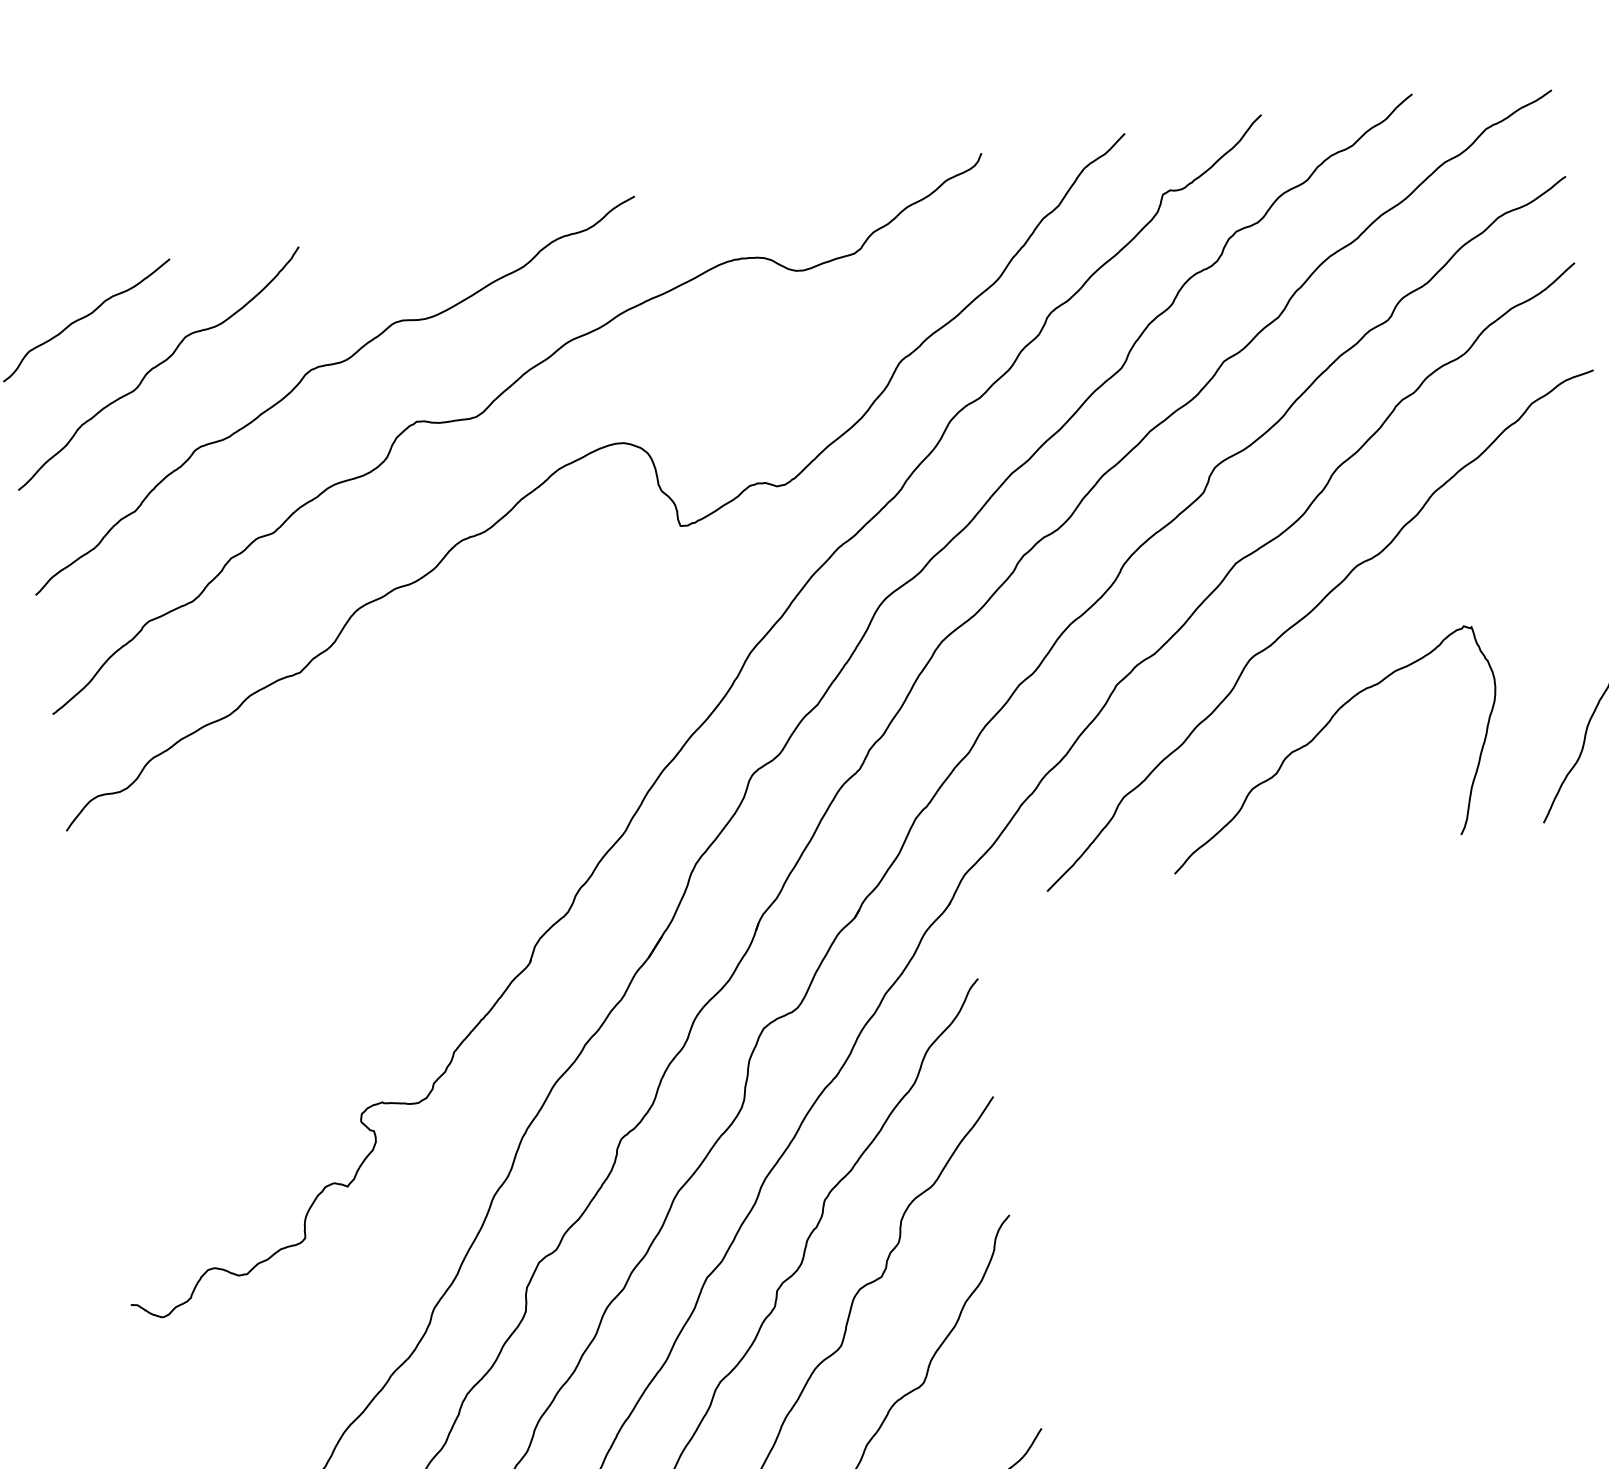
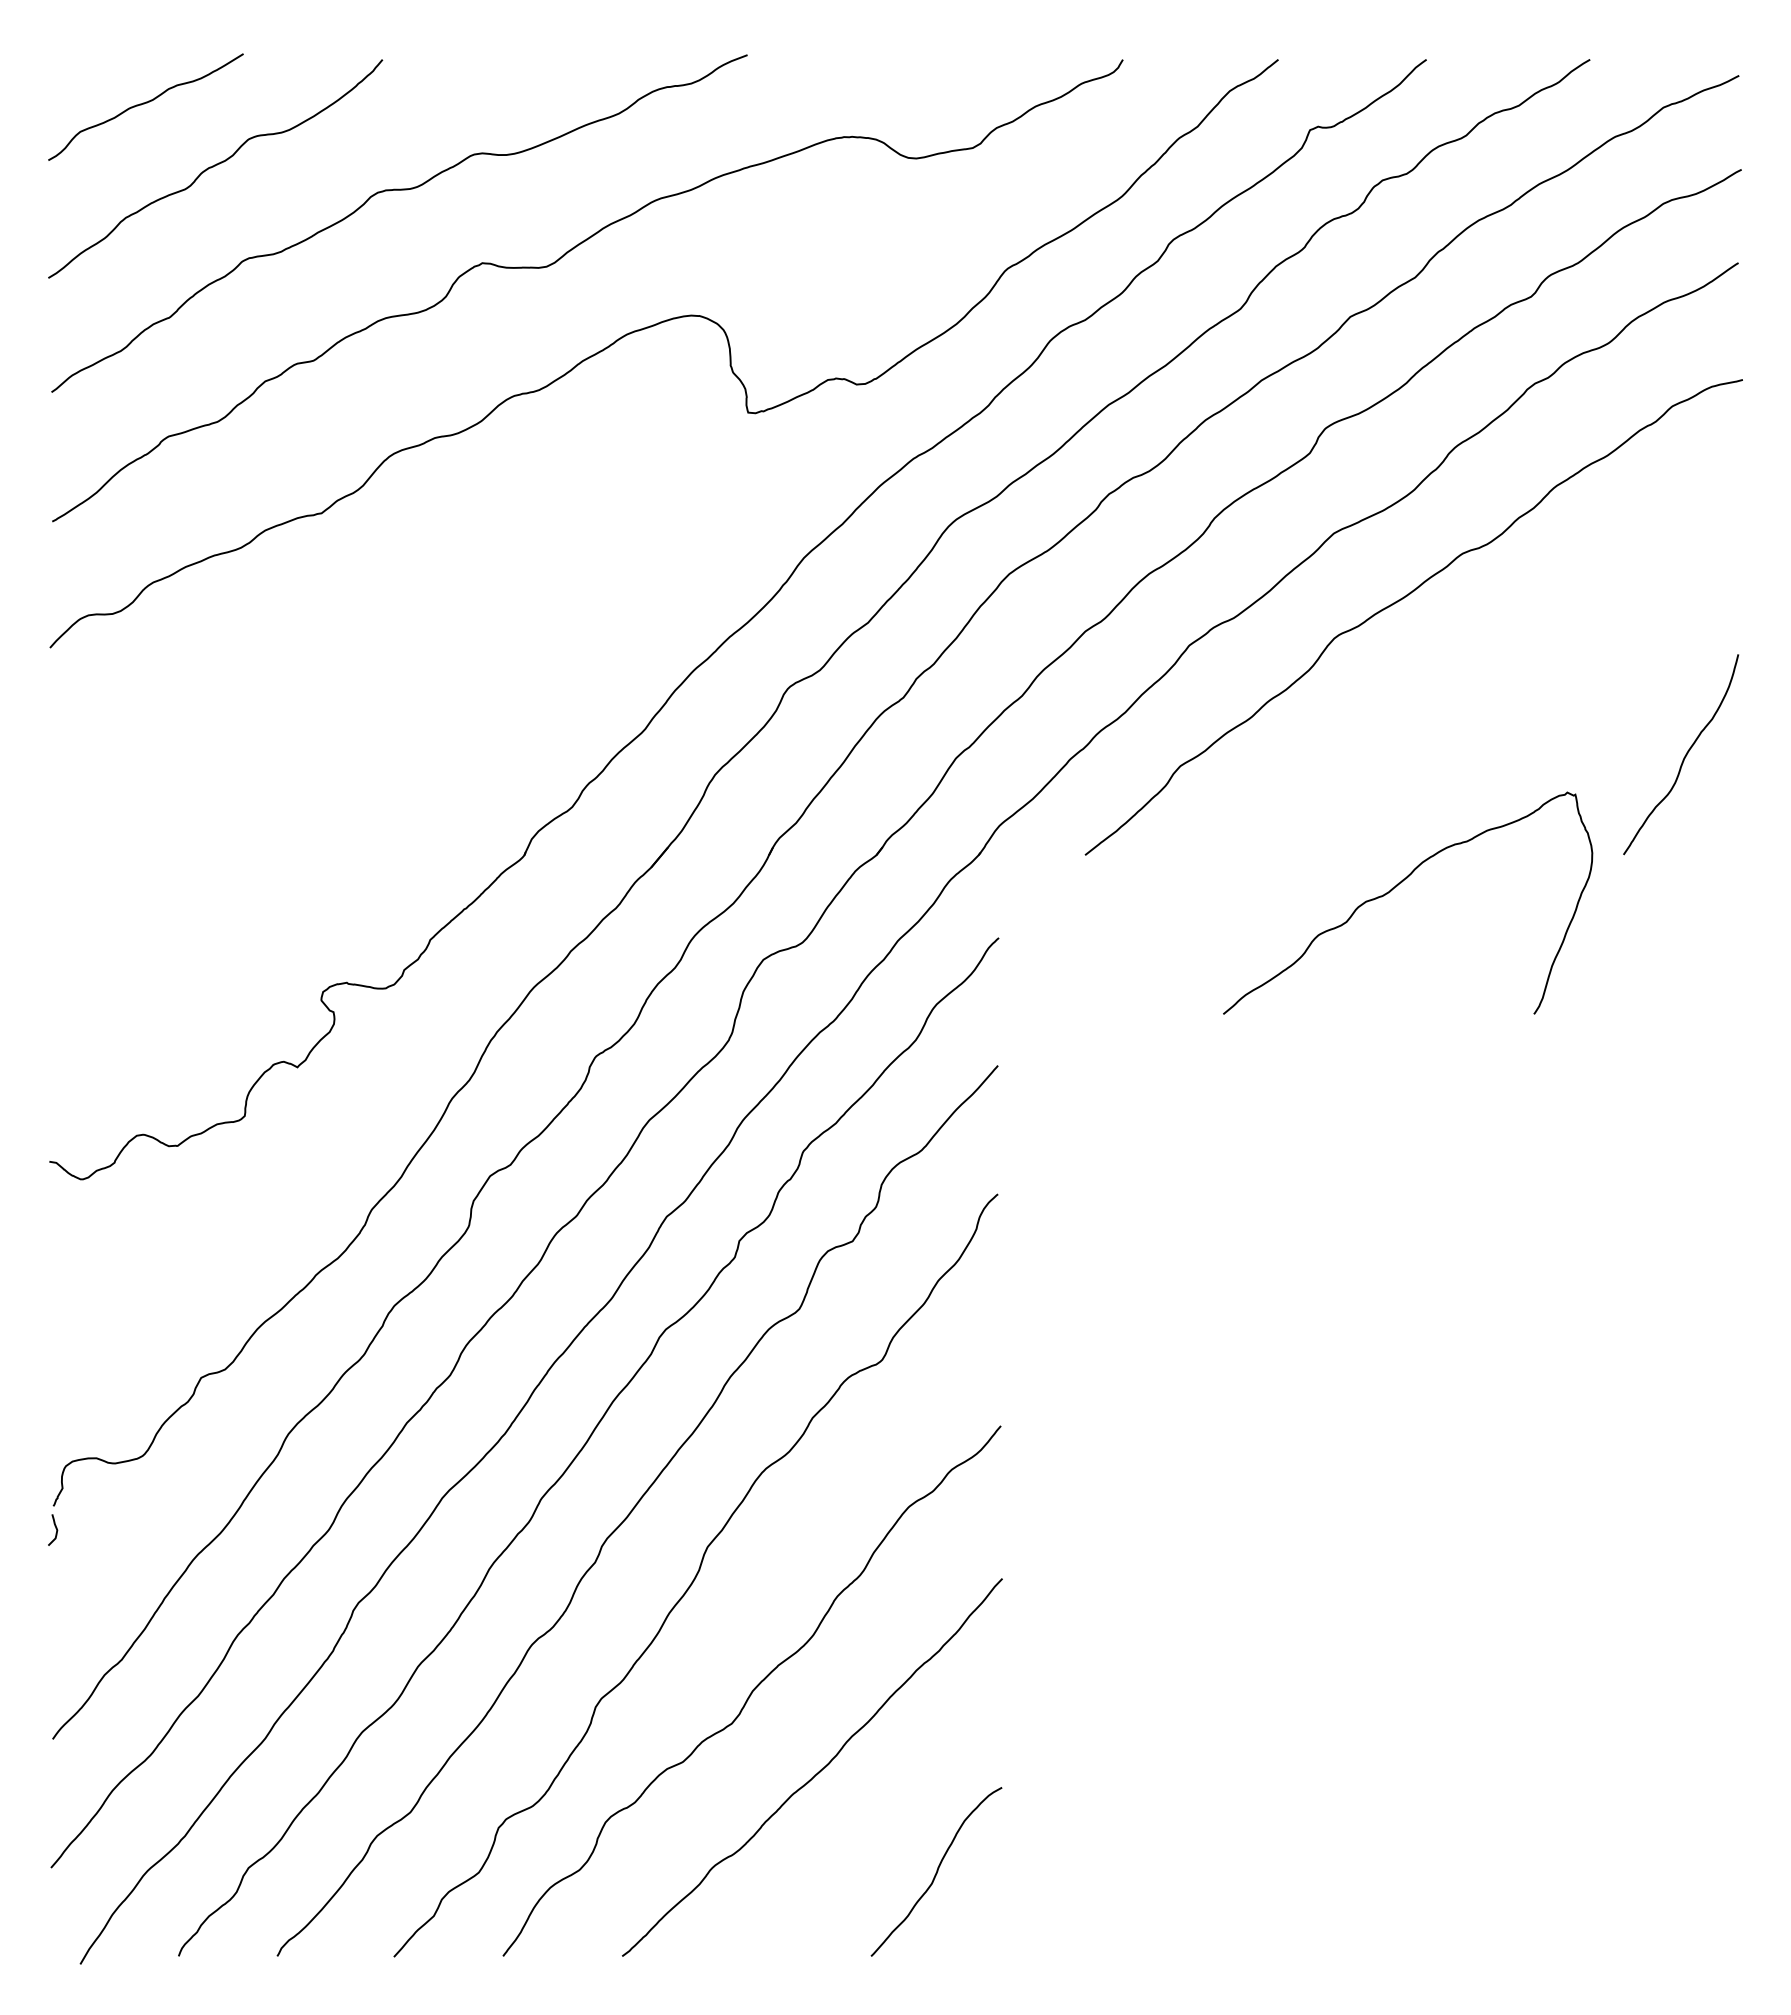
curve: (1318, 735) -> (1396, 887), moved

